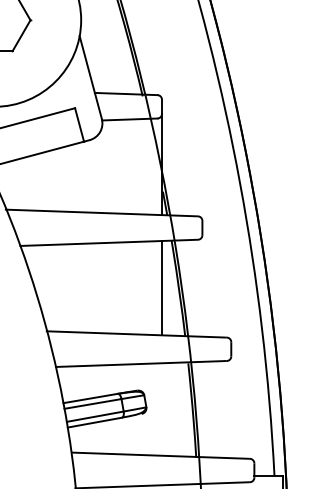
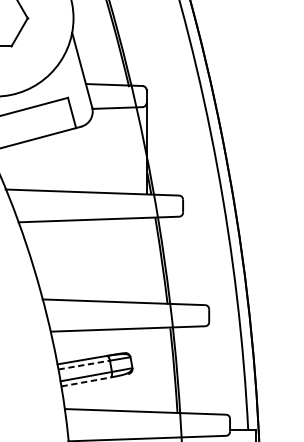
line: (162, 288) -> (147, 260), removed
line: (93, 403) -> (84, 364), solid -> dashed
line: (95, 422) -> (86, 381), solid -> dashed

